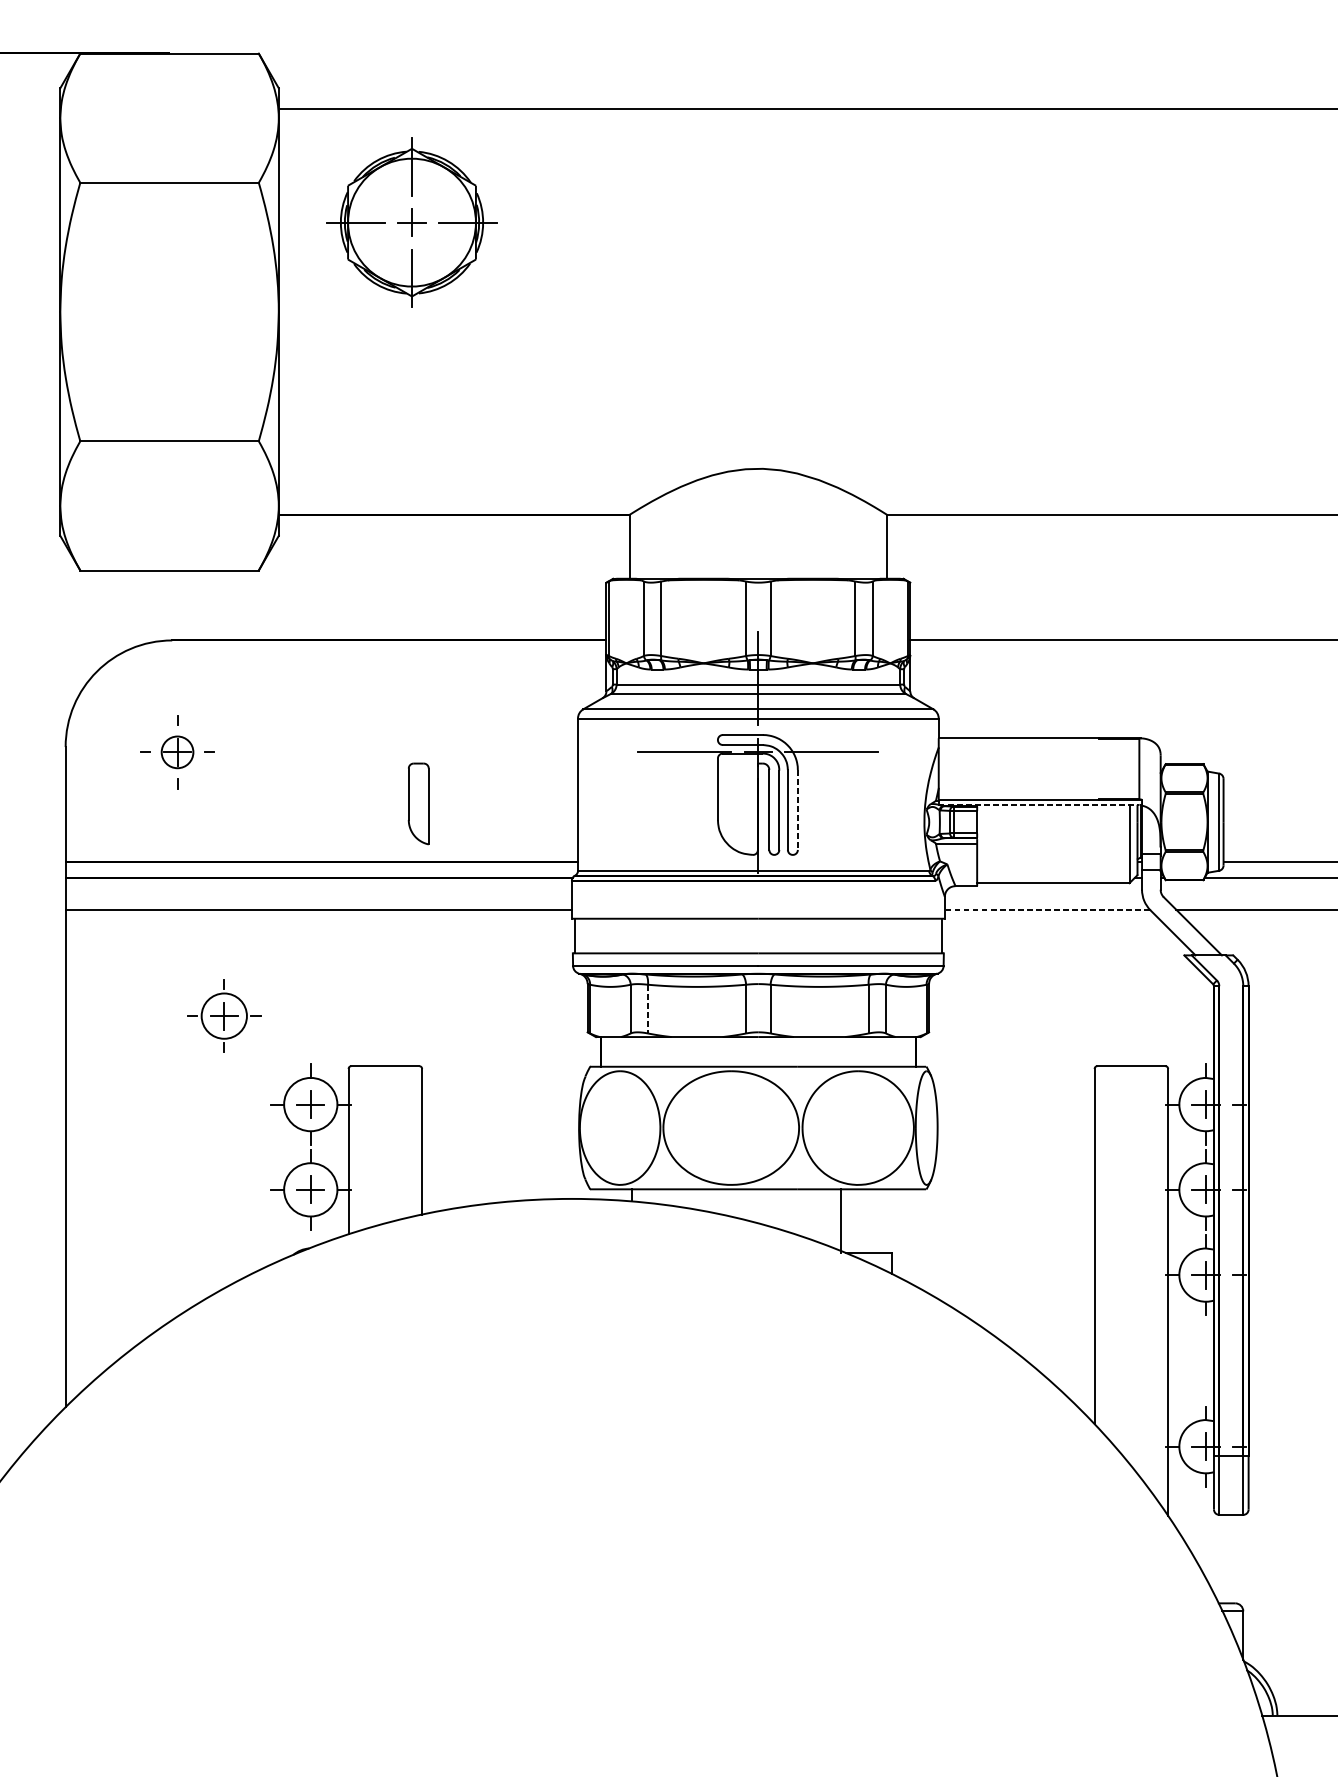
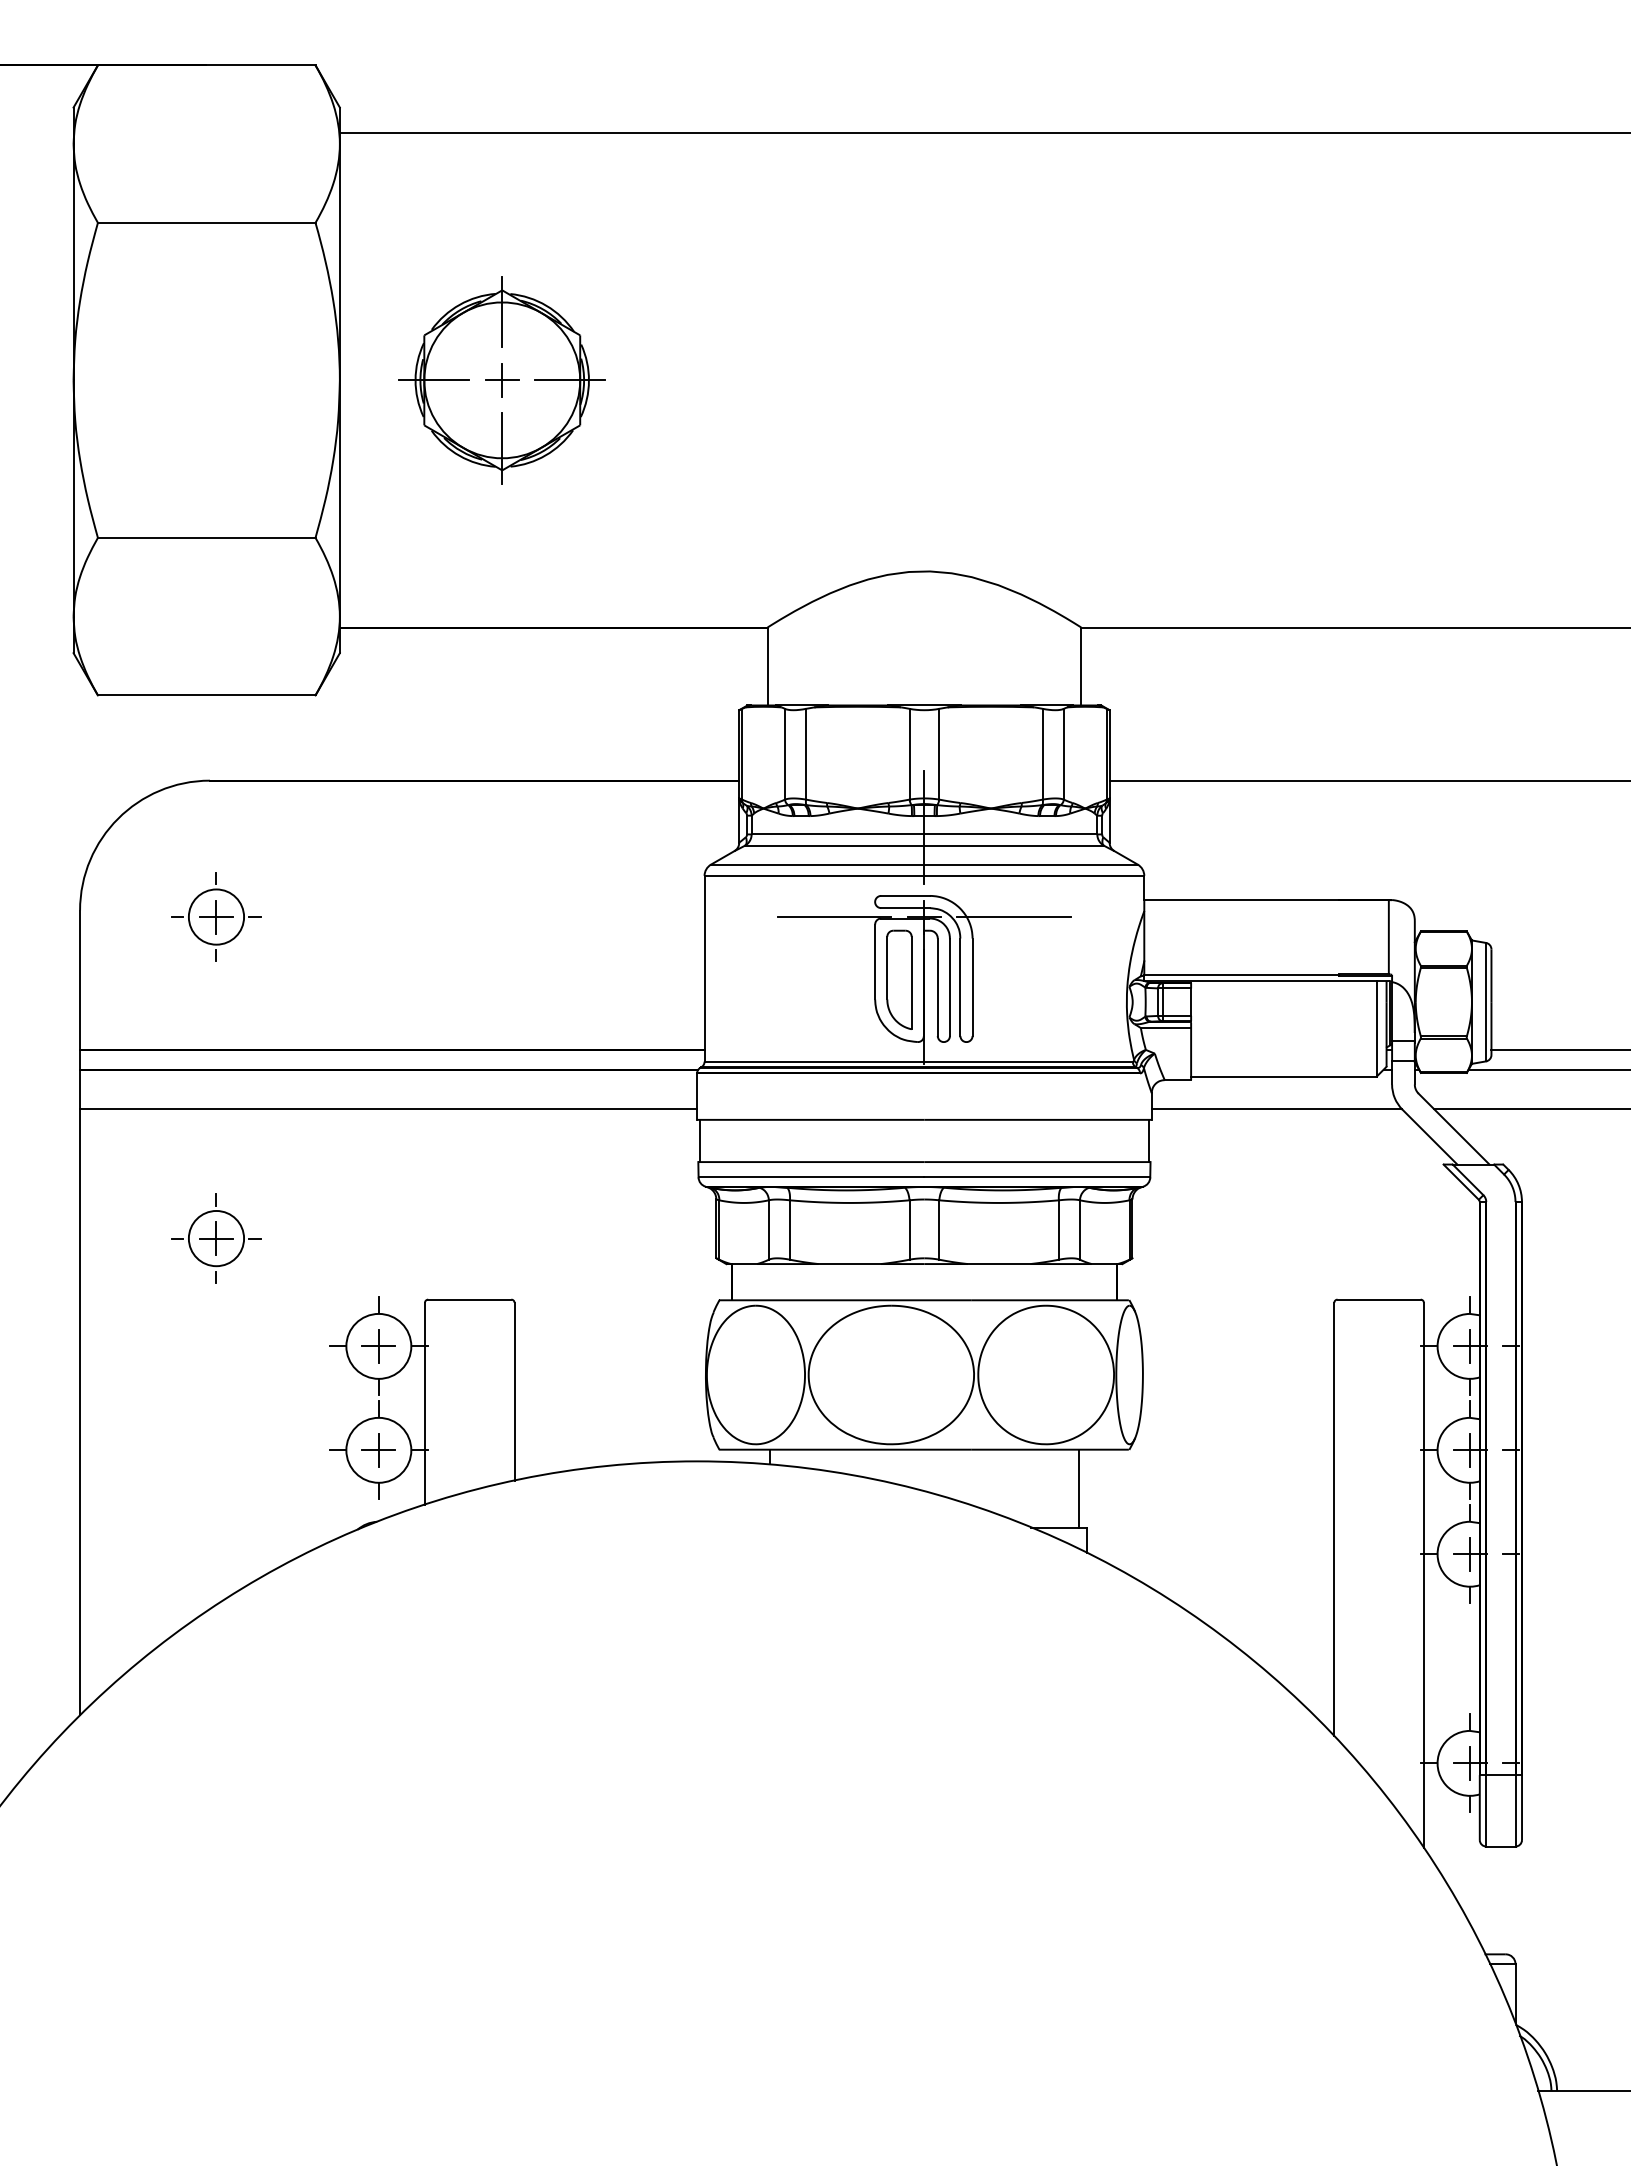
part: (411, 222) -> (501, 380), moved
circle: (177, 751) -> (216, 916), size x1.43
part: (418, 803) -> (899, 979), moved
line: (1039, 805) -> (1267, 981), dashed -> solid
line: (797, 810) -> (972, 987), dashed -> solid
line: (1047, 909) -> (1276, 1108), dashed -> solid
line: (647, 1009) -> (789, 1230), dashed -> solid
part: (224, 1016) -> (216, 1238), moved
line: (840, 1221) -> (1078, 1488), moved

